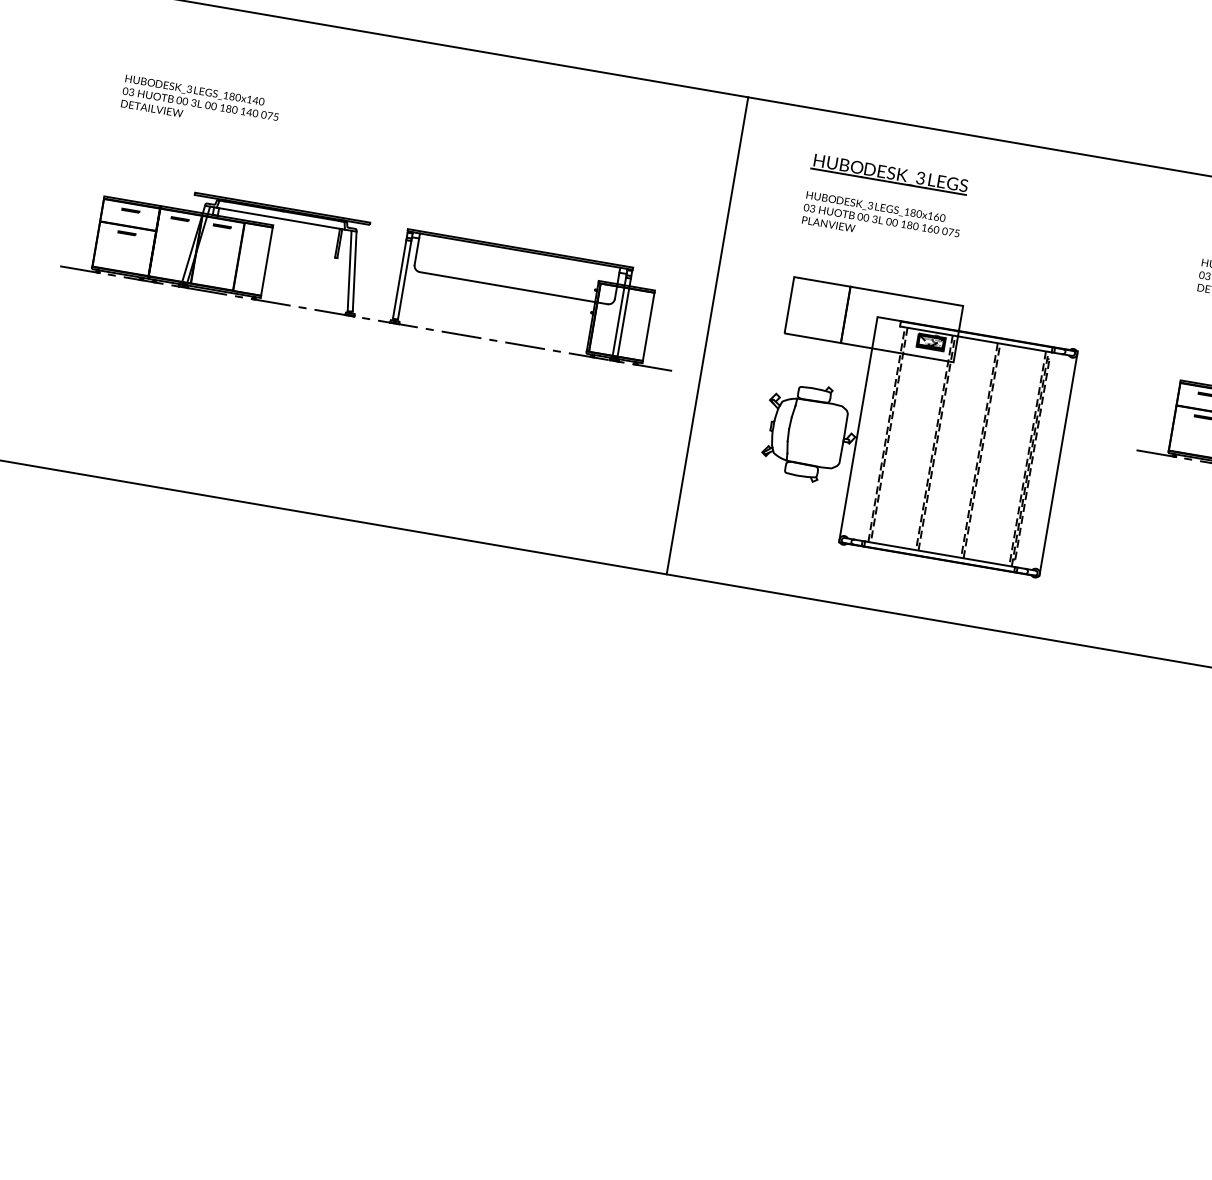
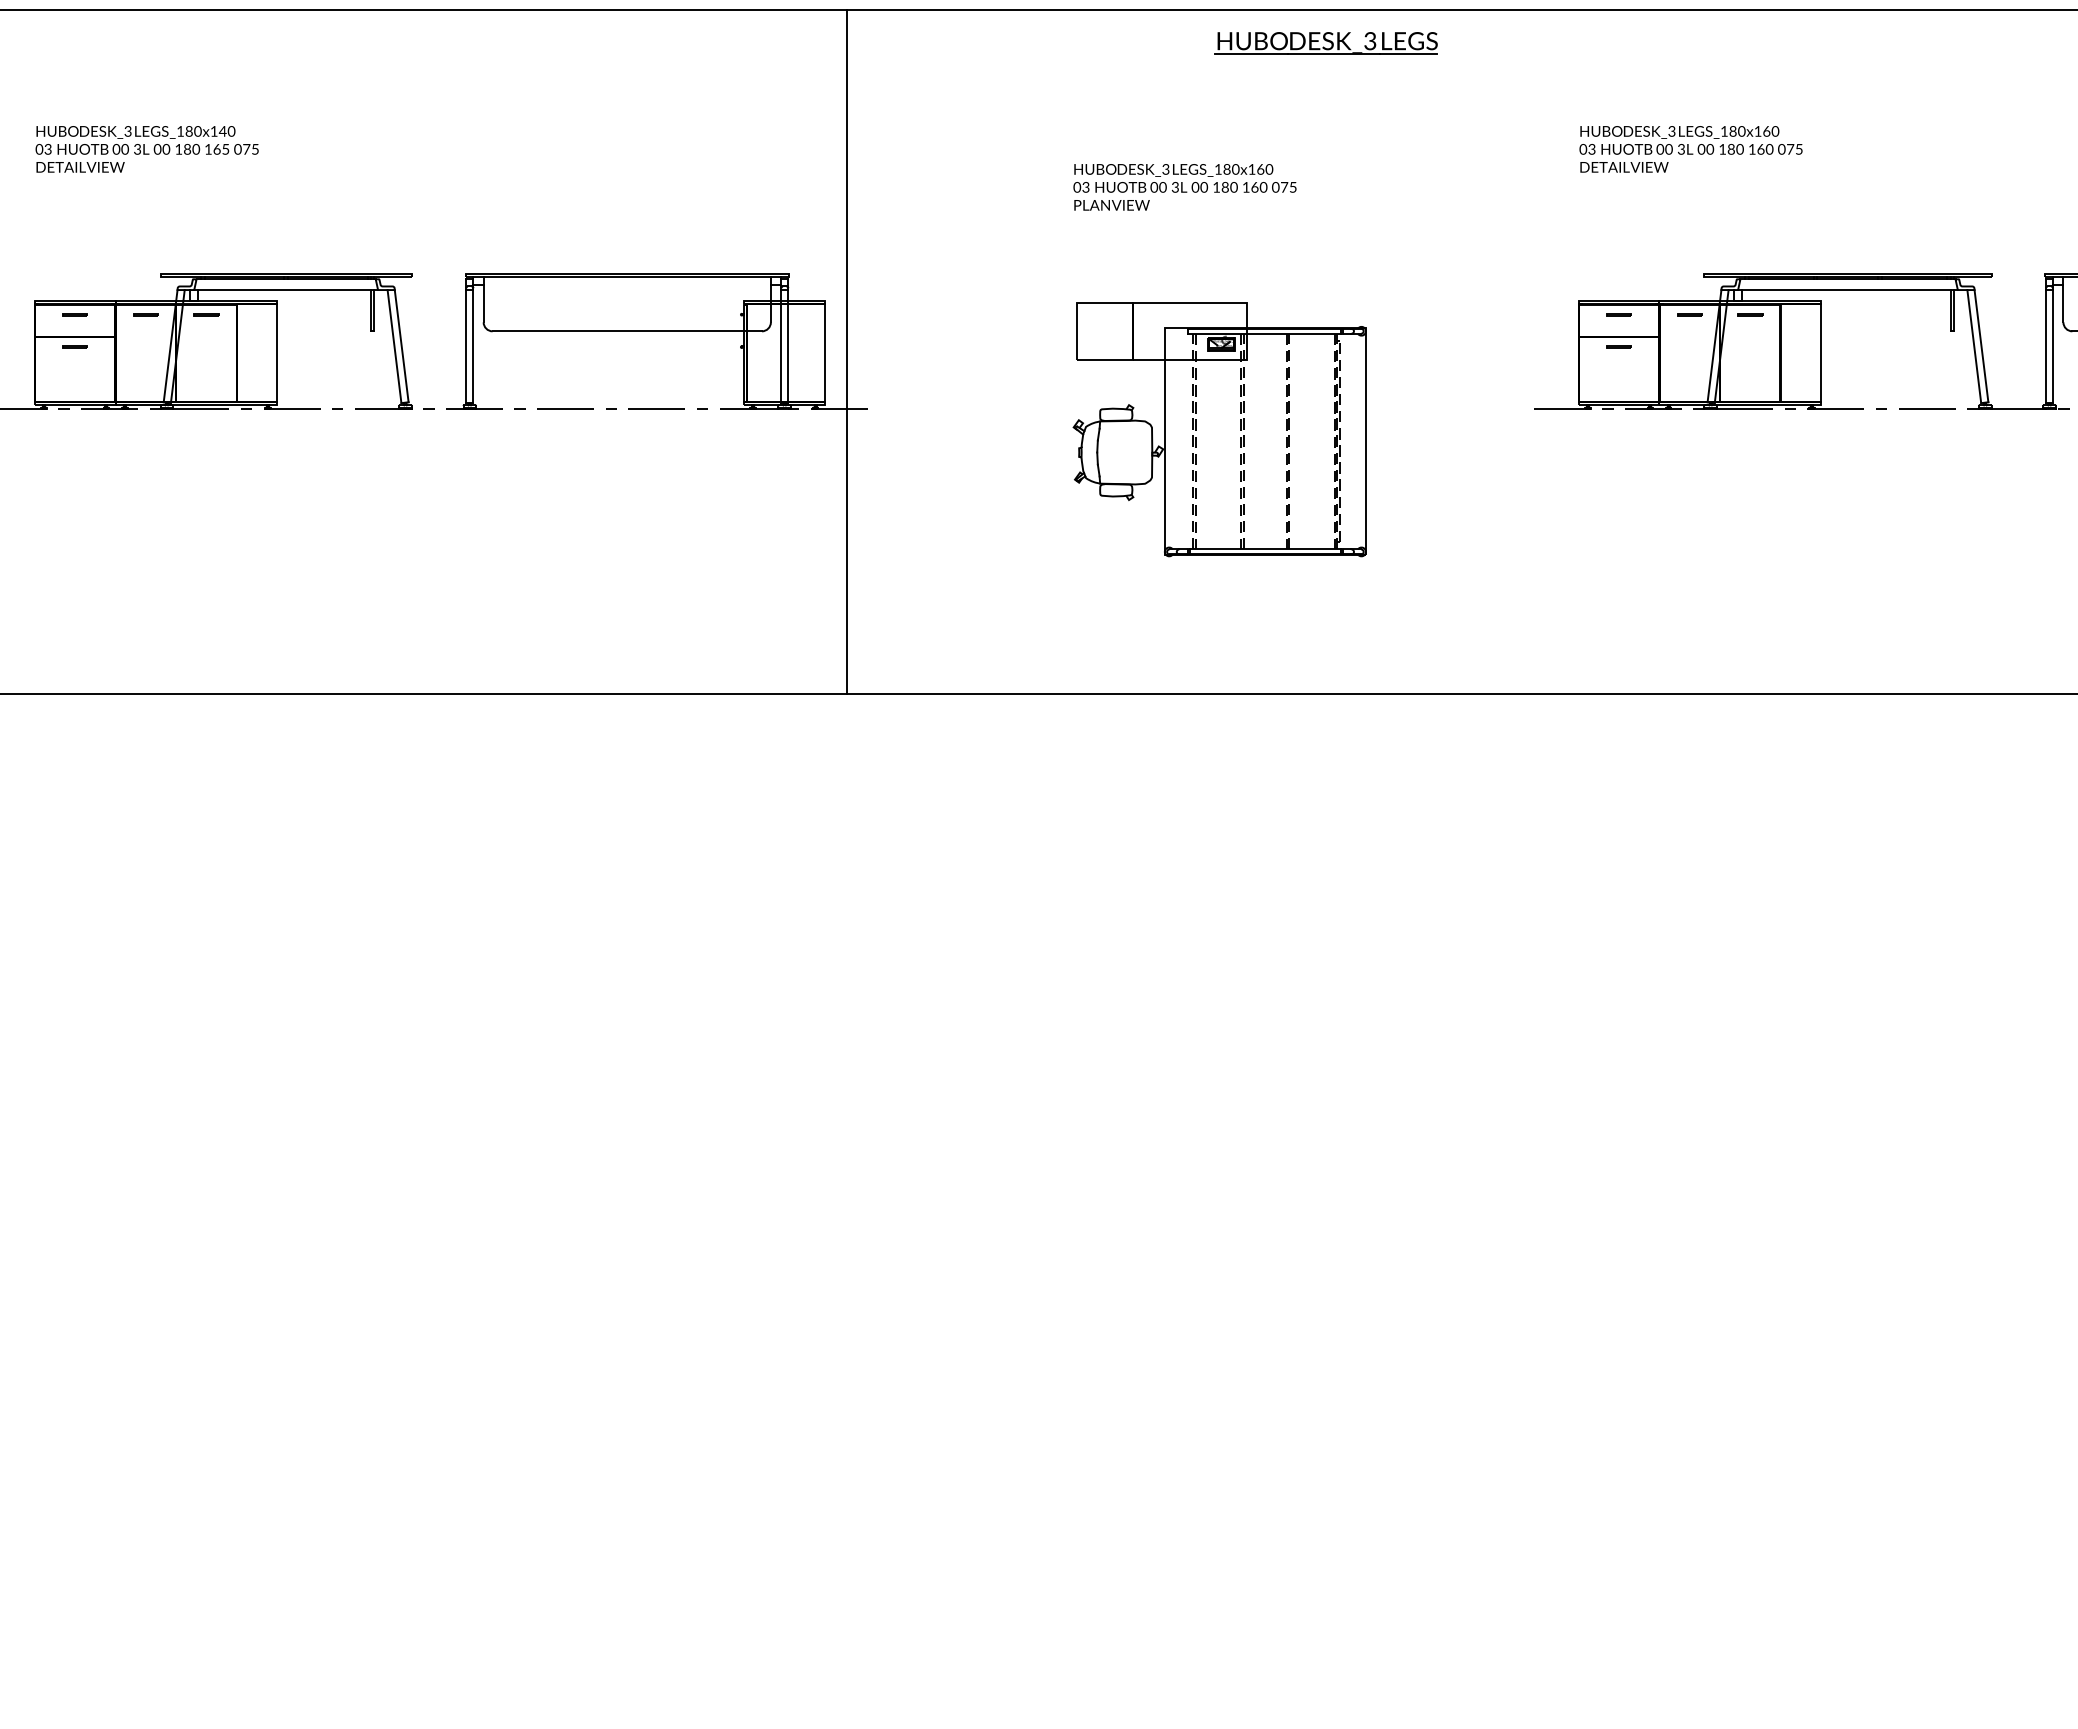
text: (252, 113) -> (221, 149), 140 -> 165
part: (889, 174) -> (1325, 43), moved
text: (881, 220) -> (1184, 187), moved
line: (707, 335) -> (846, 351), moved
part: (914, 427) -> (1219, 429), size x0.7

